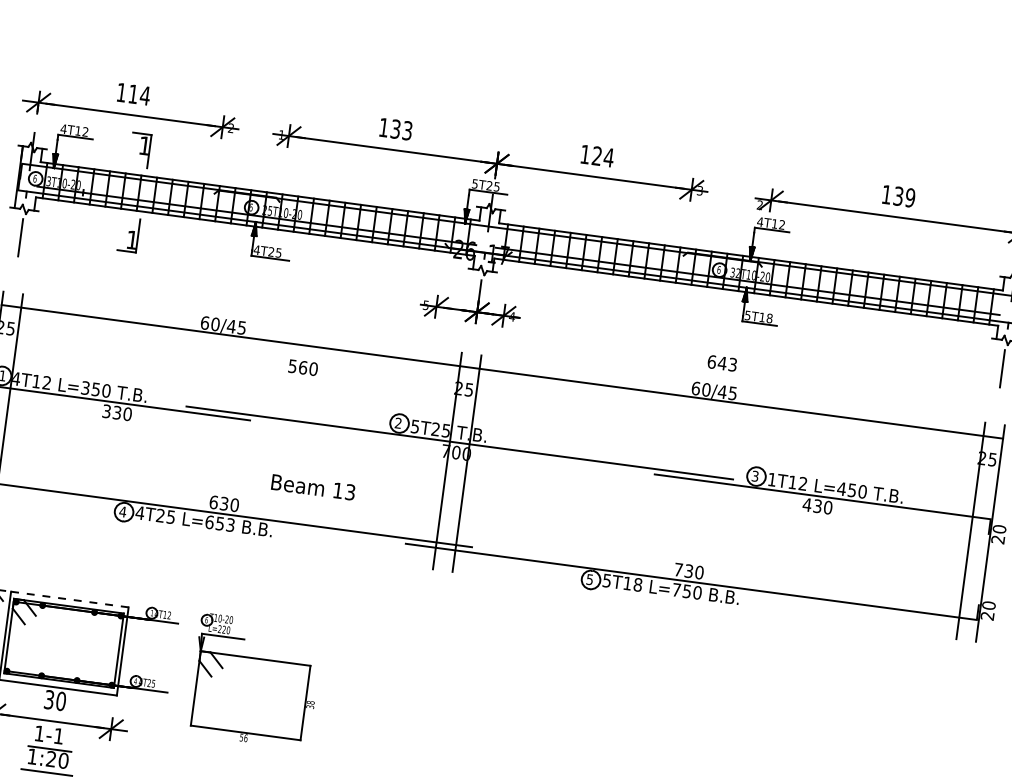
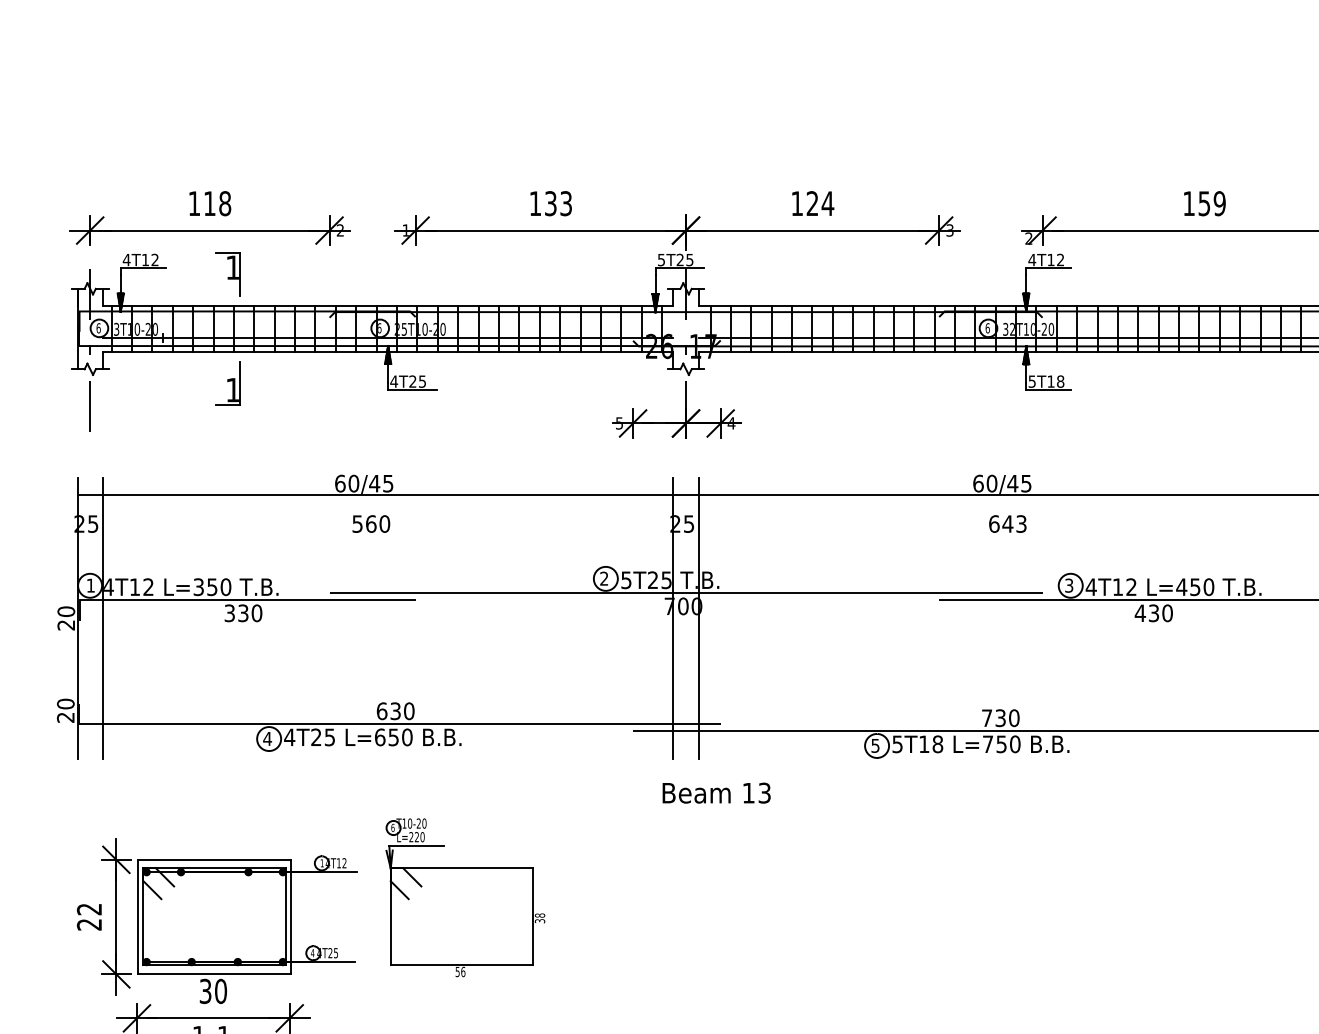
text: (144, 95) -> (224, 203), 114 -> 118
text: (898, 196) -> (1204, 203), 139 -> 159
text: (722, 362) -> (1007, 523), moved
text: (303, 367) -> (371, 523), moved
text: (771, 479) -> (1090, 586), 1T12 -> 4T12
text: (313, 486) -> (716, 792), moved
text: (230, 525) -> (407, 737), L=653 -> L=650
line: (70, 599) -> (215, 859), dashed -> solid
part: (255, 681) -> (465, 897), moved

